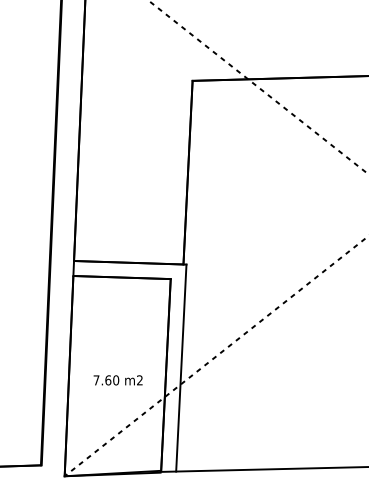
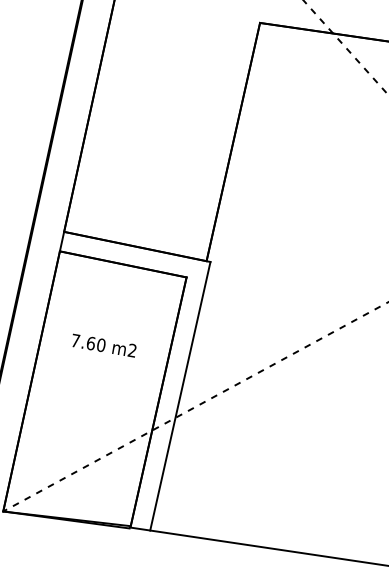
text: (117, 380) -> (103, 345), moved

